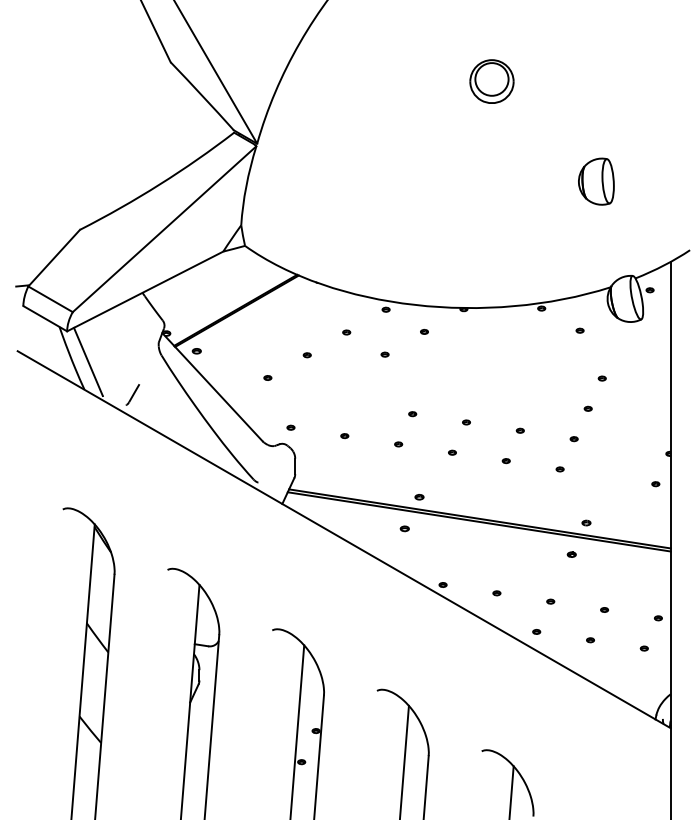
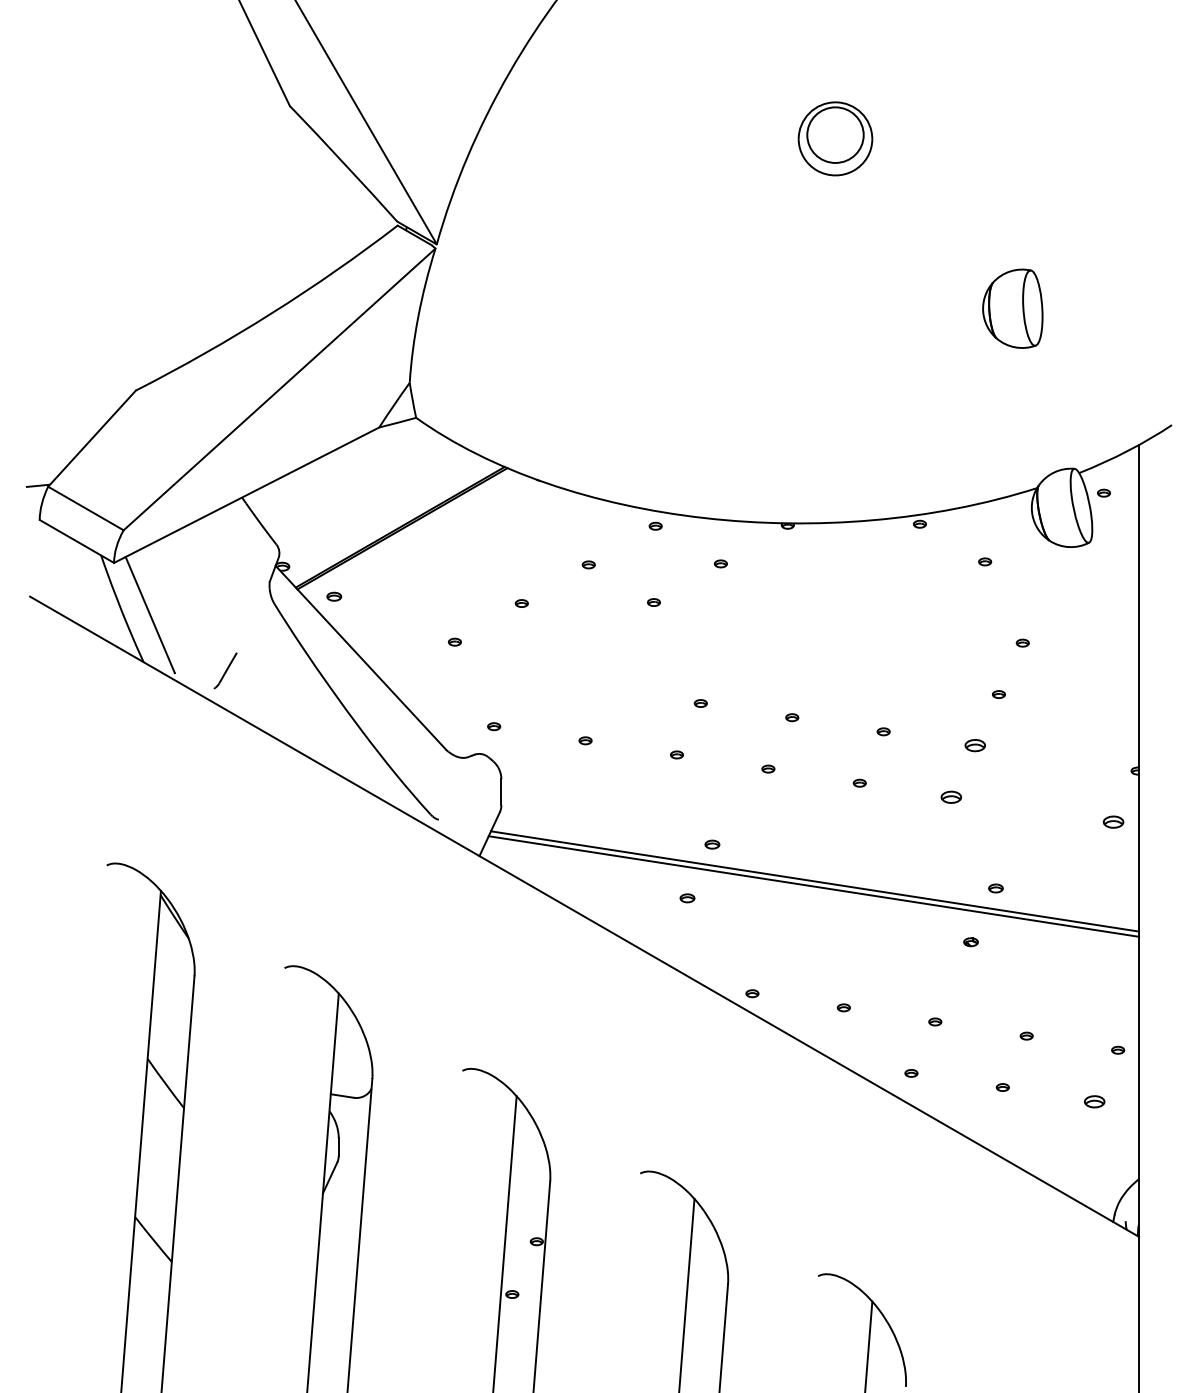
part: (573, 439) -> (973, 746), size x1.6
part: (559, 469) -> (950, 797), size x1.6
part: (655, 484) -> (1113, 823), size x1.6
part: (643, 648) -> (1092, 1101), size x1.6

